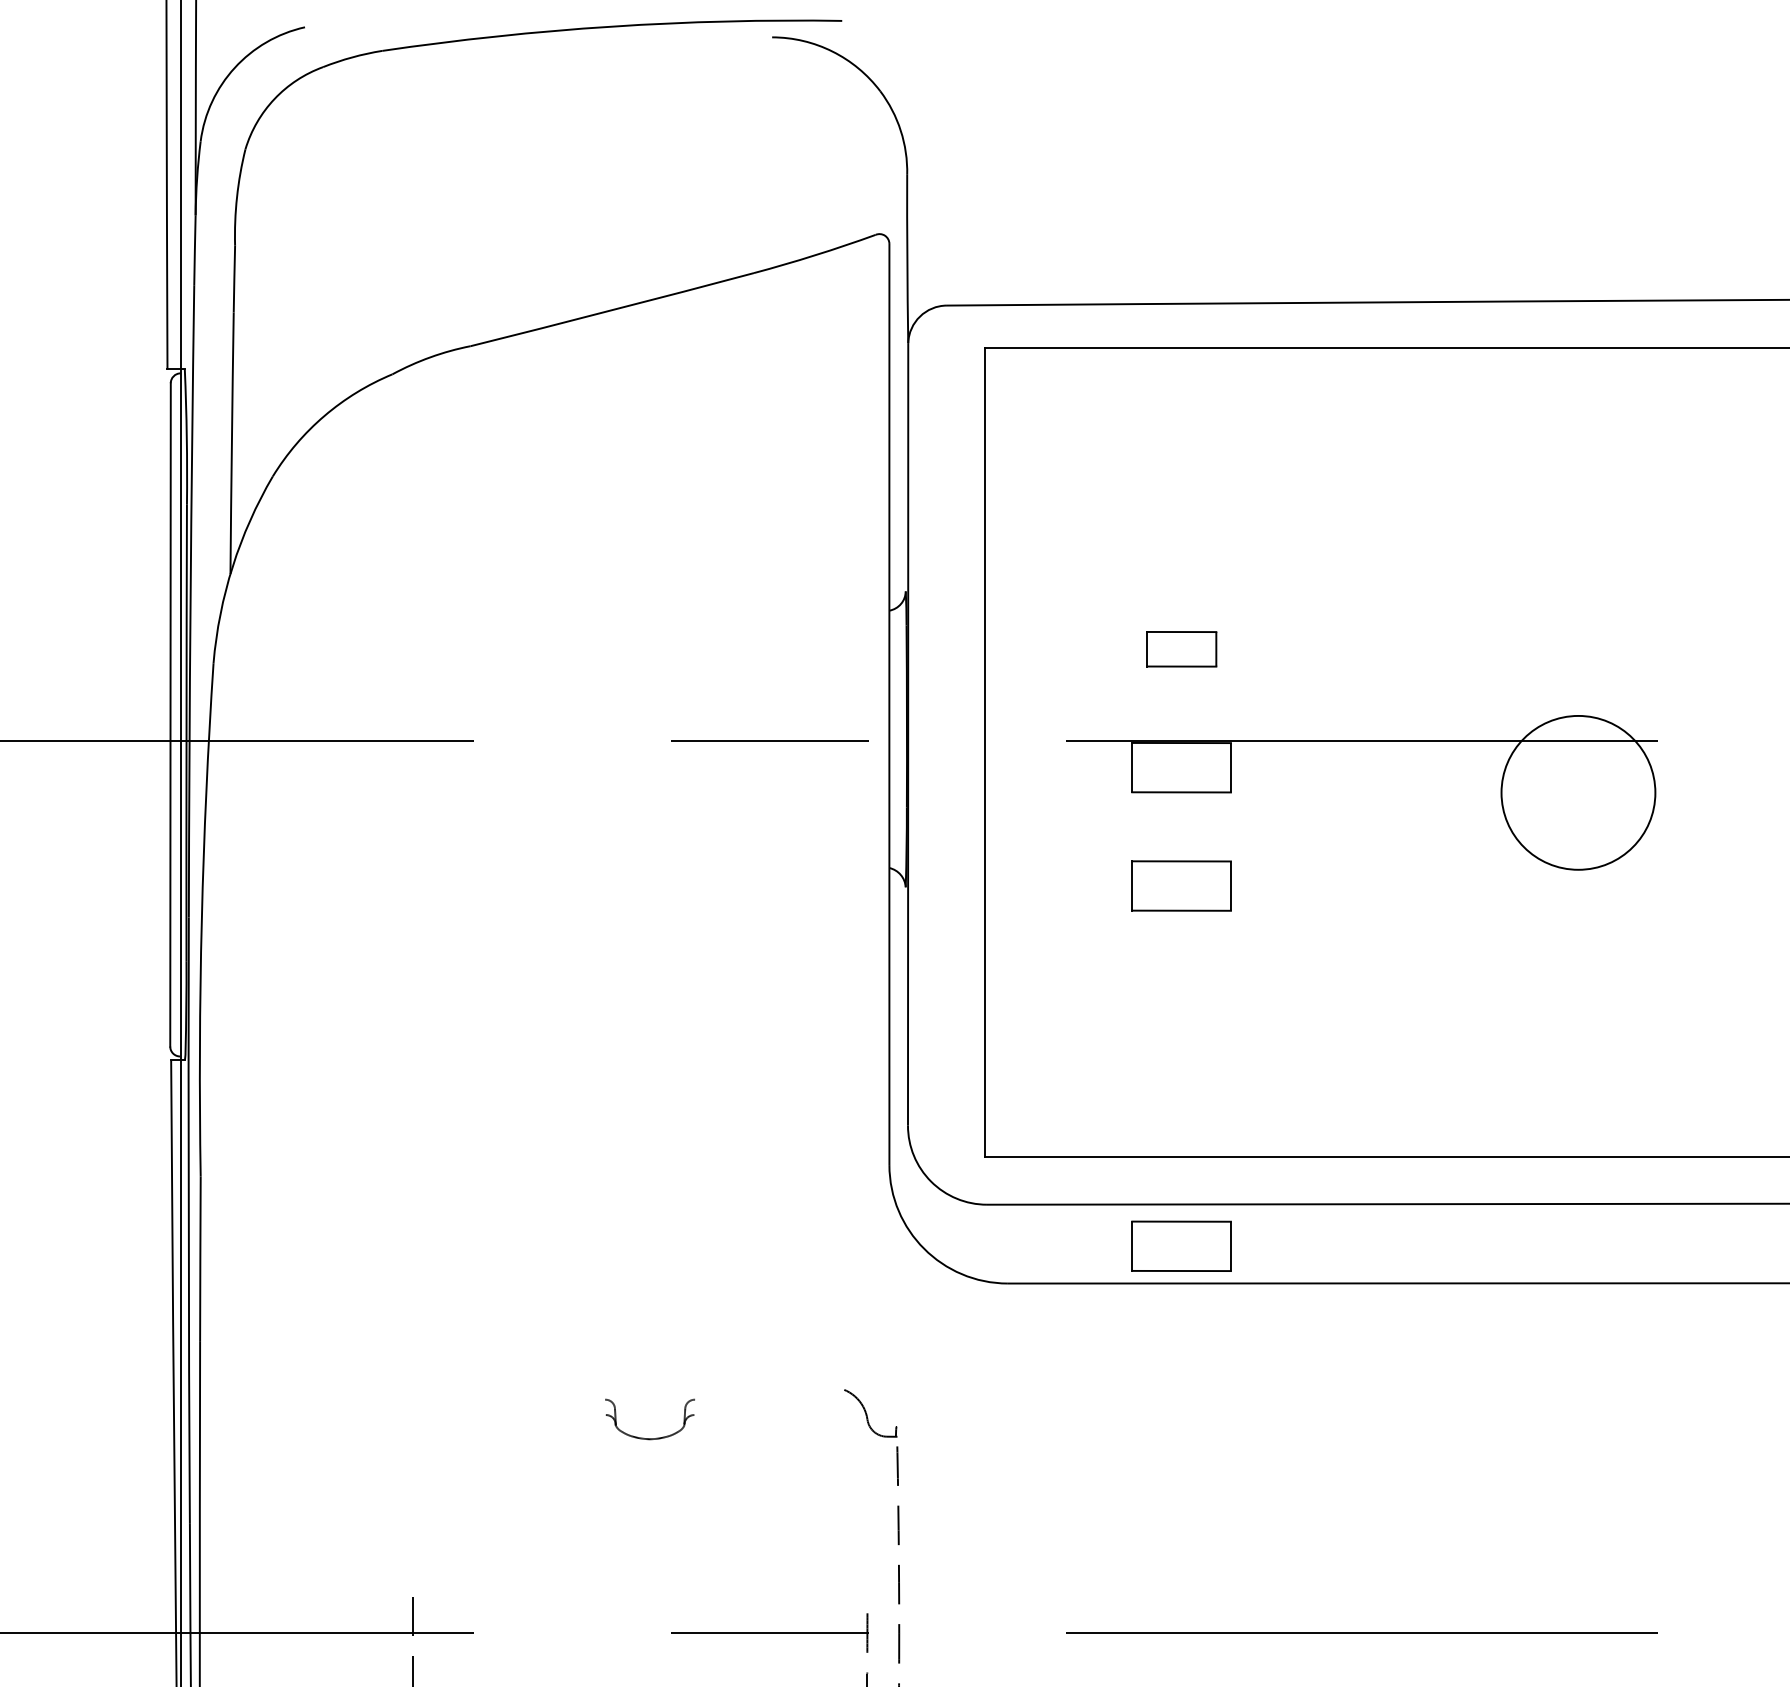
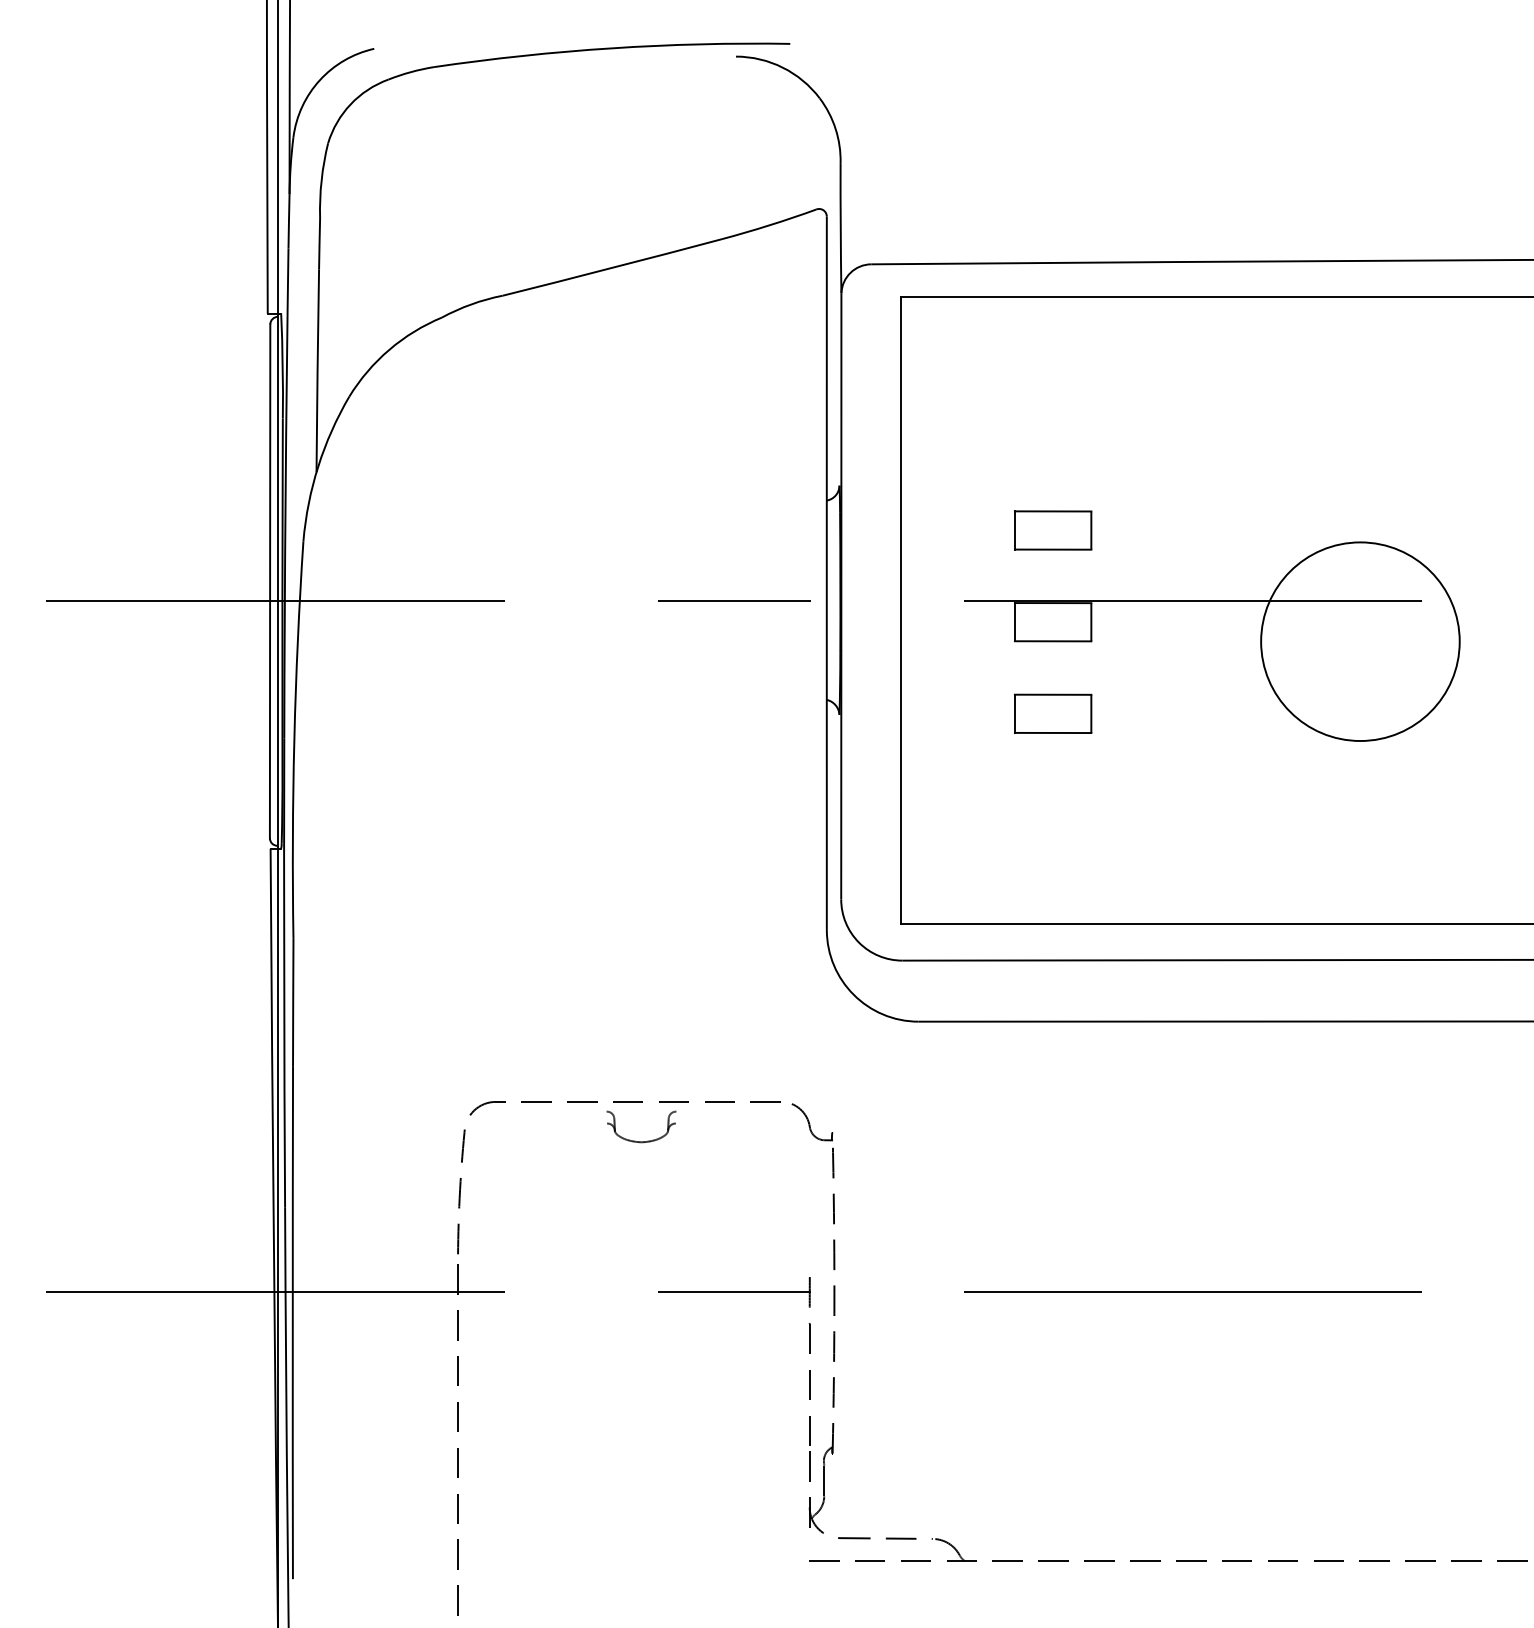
part: (1182, 649) -> (1053, 530), size x1.43
circle: (1578, 792) -> (1360, 641), size x1.67
part: (1182, 1245) -> (1053, 992), removed
part: (620, 1387) -> (618, 1102), added

